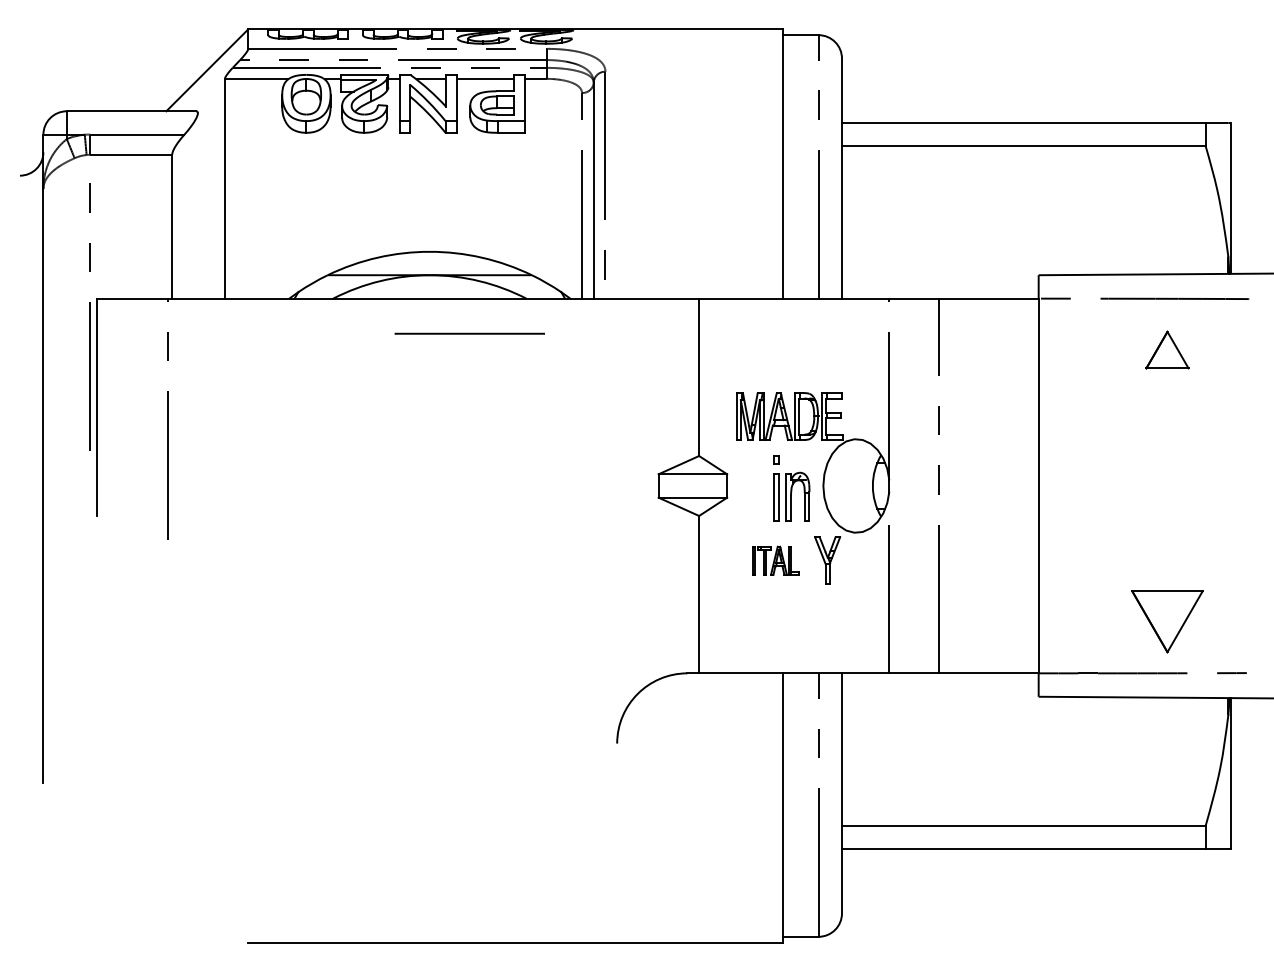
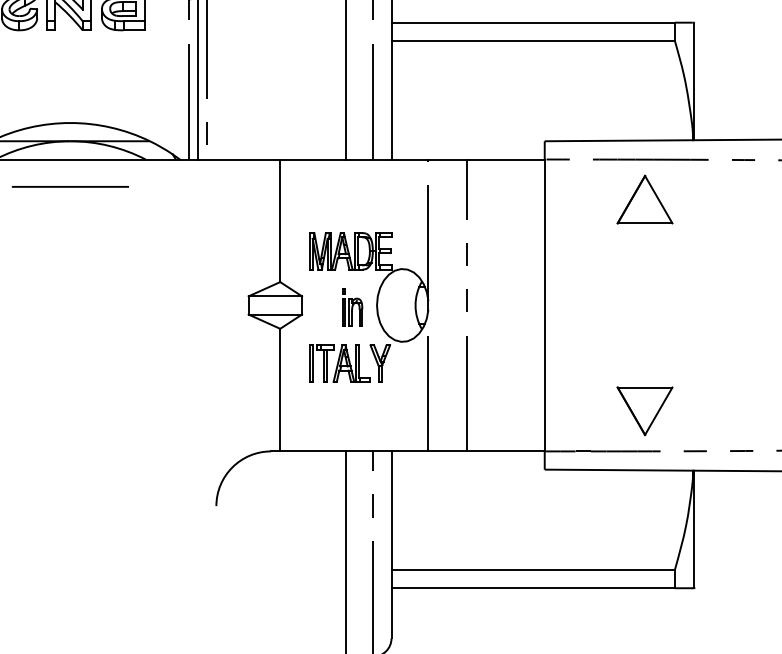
line: (469, 333) -> (70, 186), moved
part: (1167, 349) -> (645, 199), size x1.67
part: (791, 488) -> (352, 307), size x0.71
part: (775, 560) -> (339, 363), size x1.67

